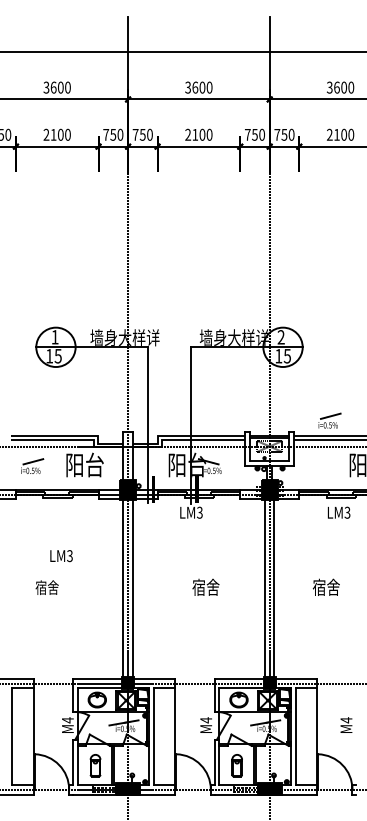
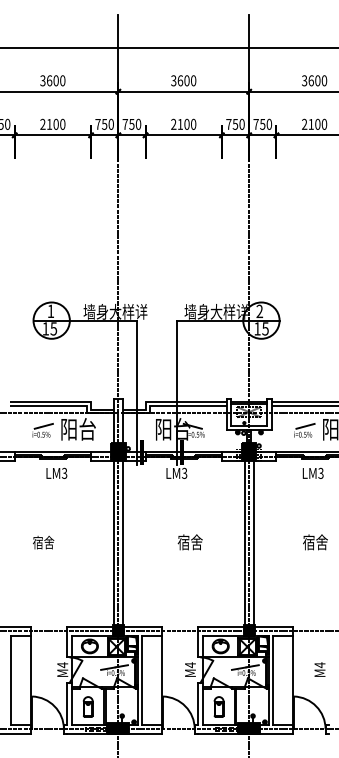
part: (329, 420) -> (304, 430), moved
part: (31, 466) -> (42, 430), moved
text: (61, 555) -> (56, 472), moved
text: (326, 587) -> (315, 542), moved

